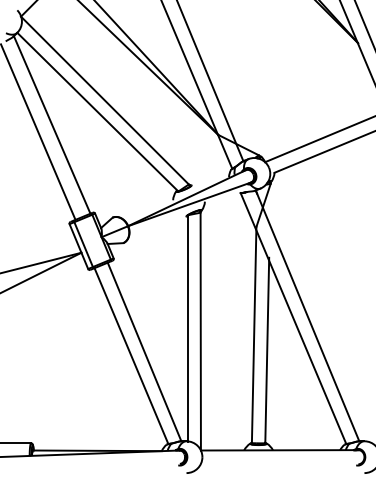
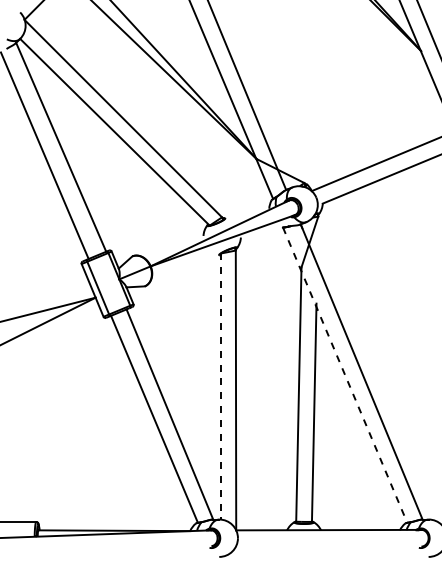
line: (293, 318) -> (345, 375), solid -> dashed
line: (188, 329) -> (221, 387), solid -> dashed

